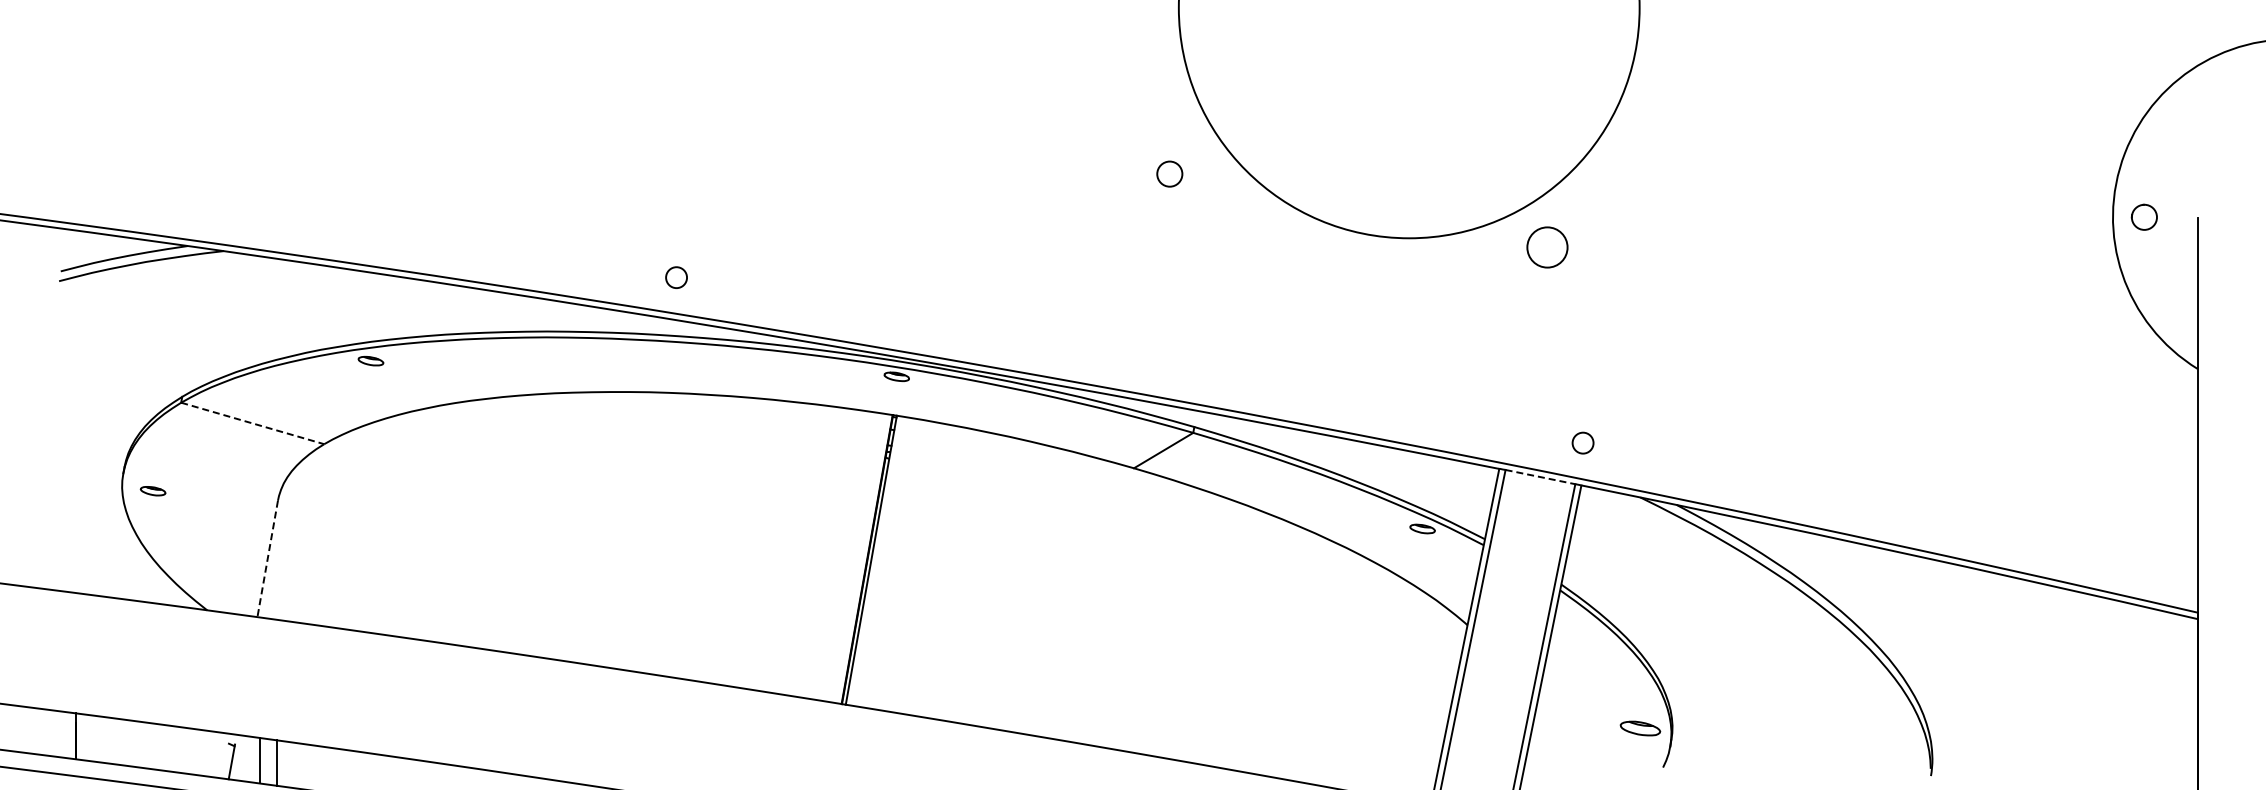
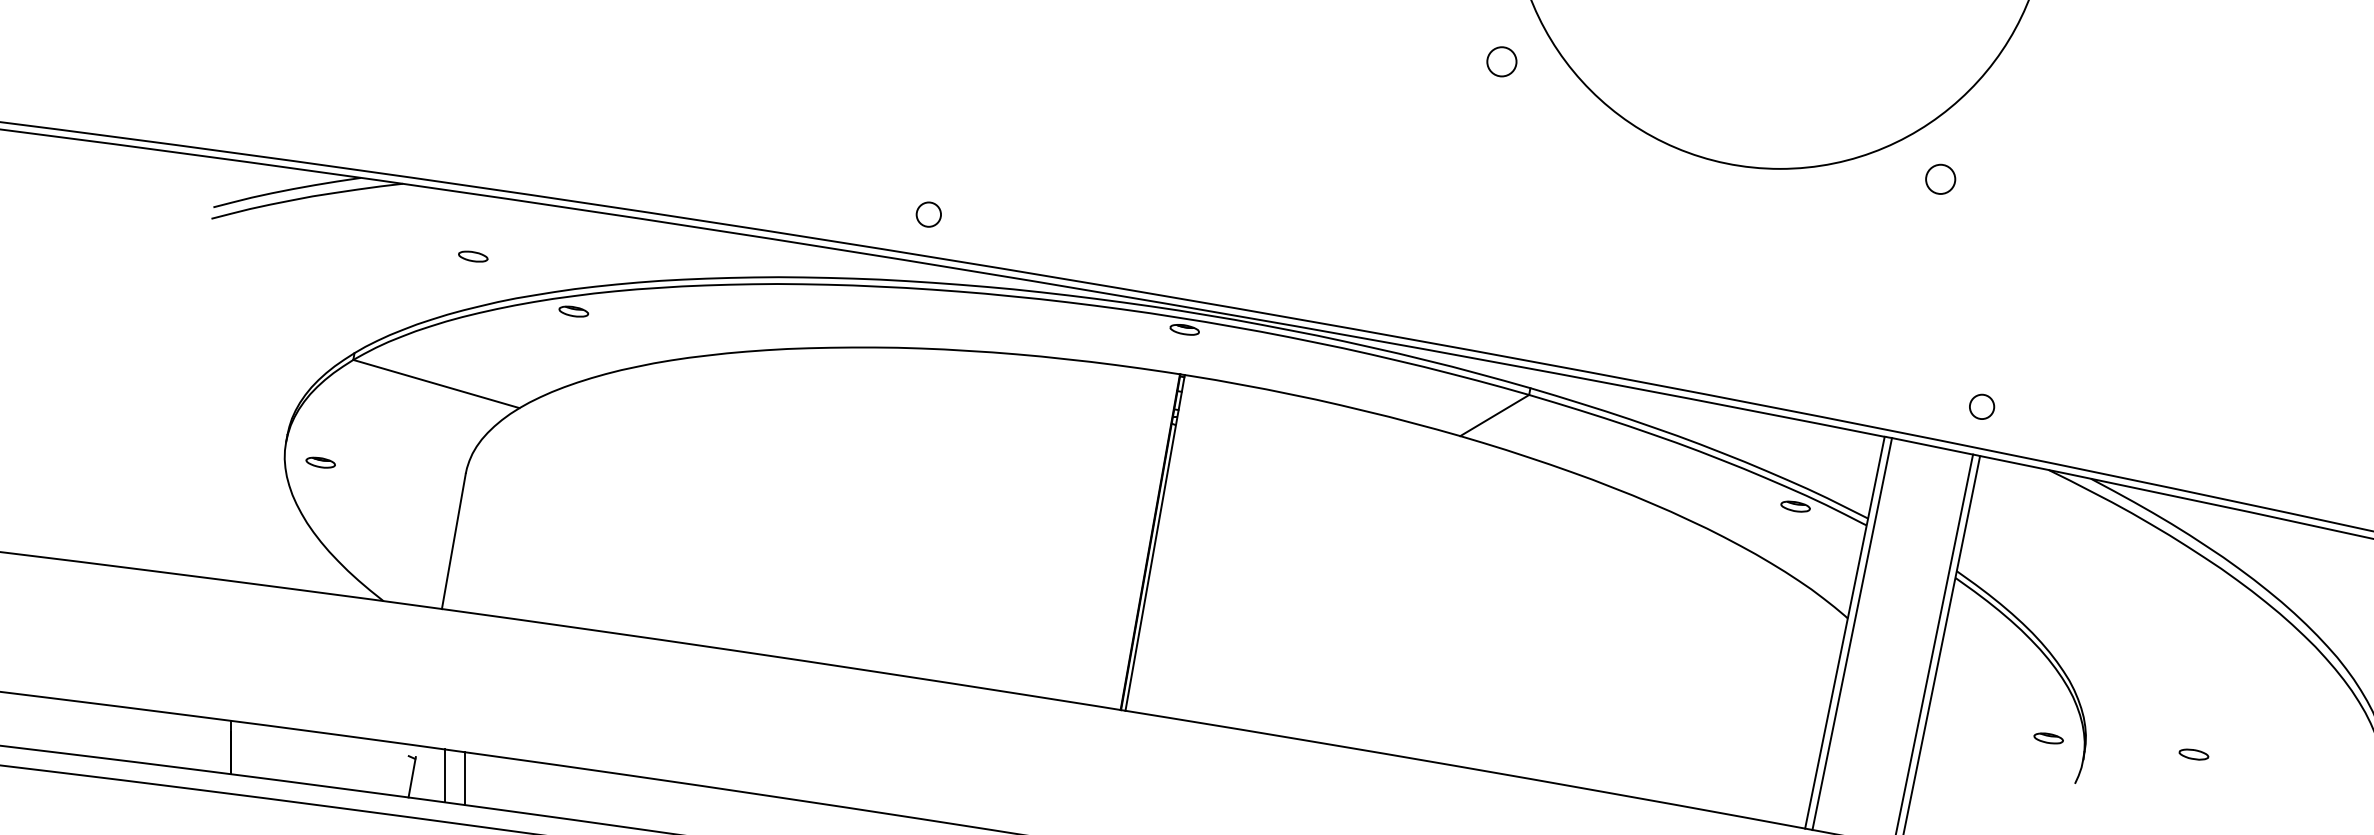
circle: (1169, 173) -> (1501, 61), moved
circle: (1547, 246) -> (1940, 178), size x0.62
part: (284, 313) -> (473, 256), added
line: (253, 423) -> (437, 384), dashed -> solid
line: (1540, 477) -> (1932, 446), dashed -> solid
line: (267, 559) -> (453, 542), dashed -> solid
part: (1640, 728) -> (2048, 738), size x0.62
part: (1765, 742) -> (2193, 754), added

